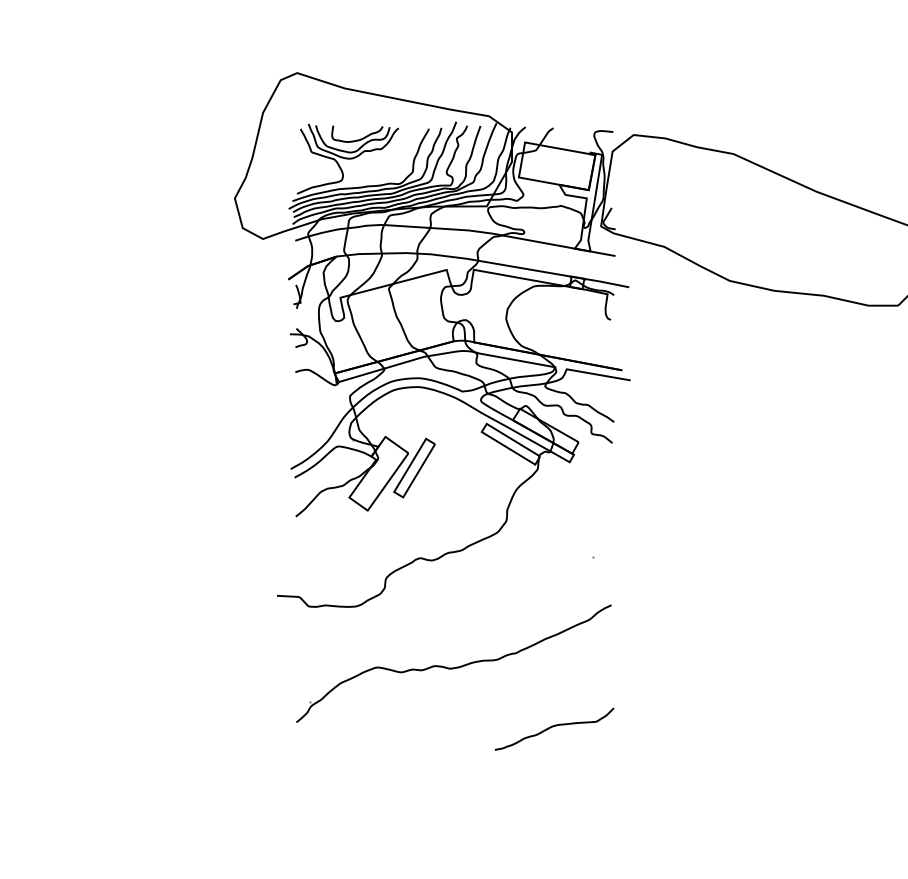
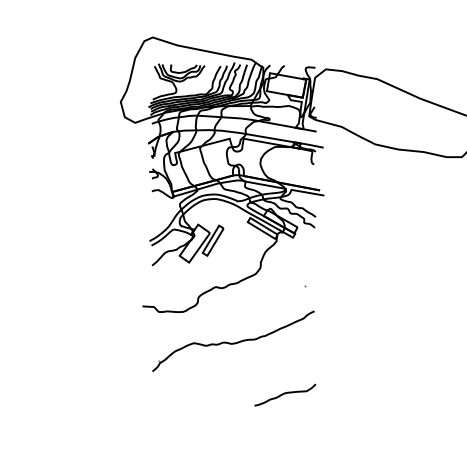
curve: (555, 728) -> (285, 394), moved

